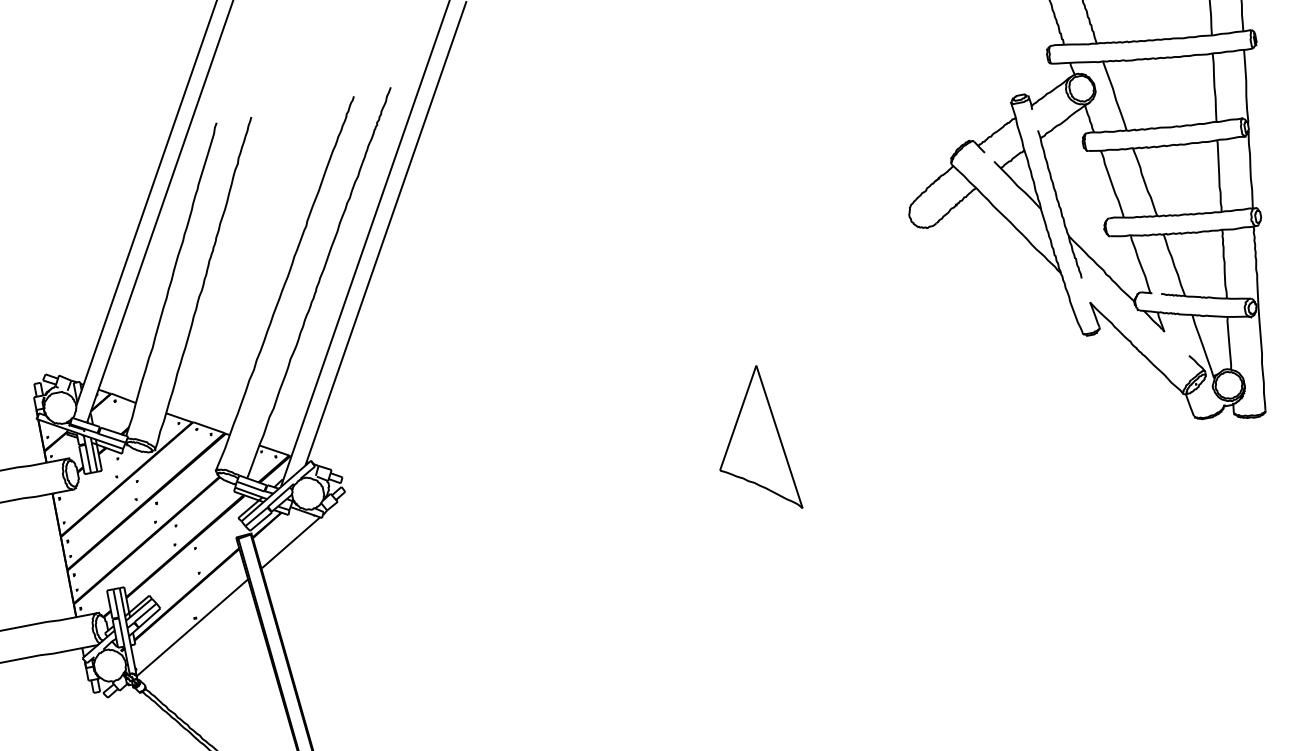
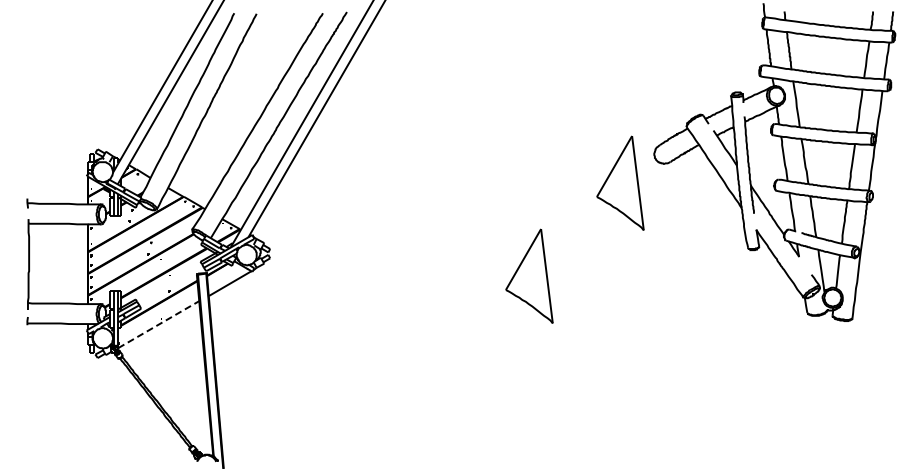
part: (865, 269) -> (620, 182), added
line: (191, 627) -> (158, 324), solid -> dashed

